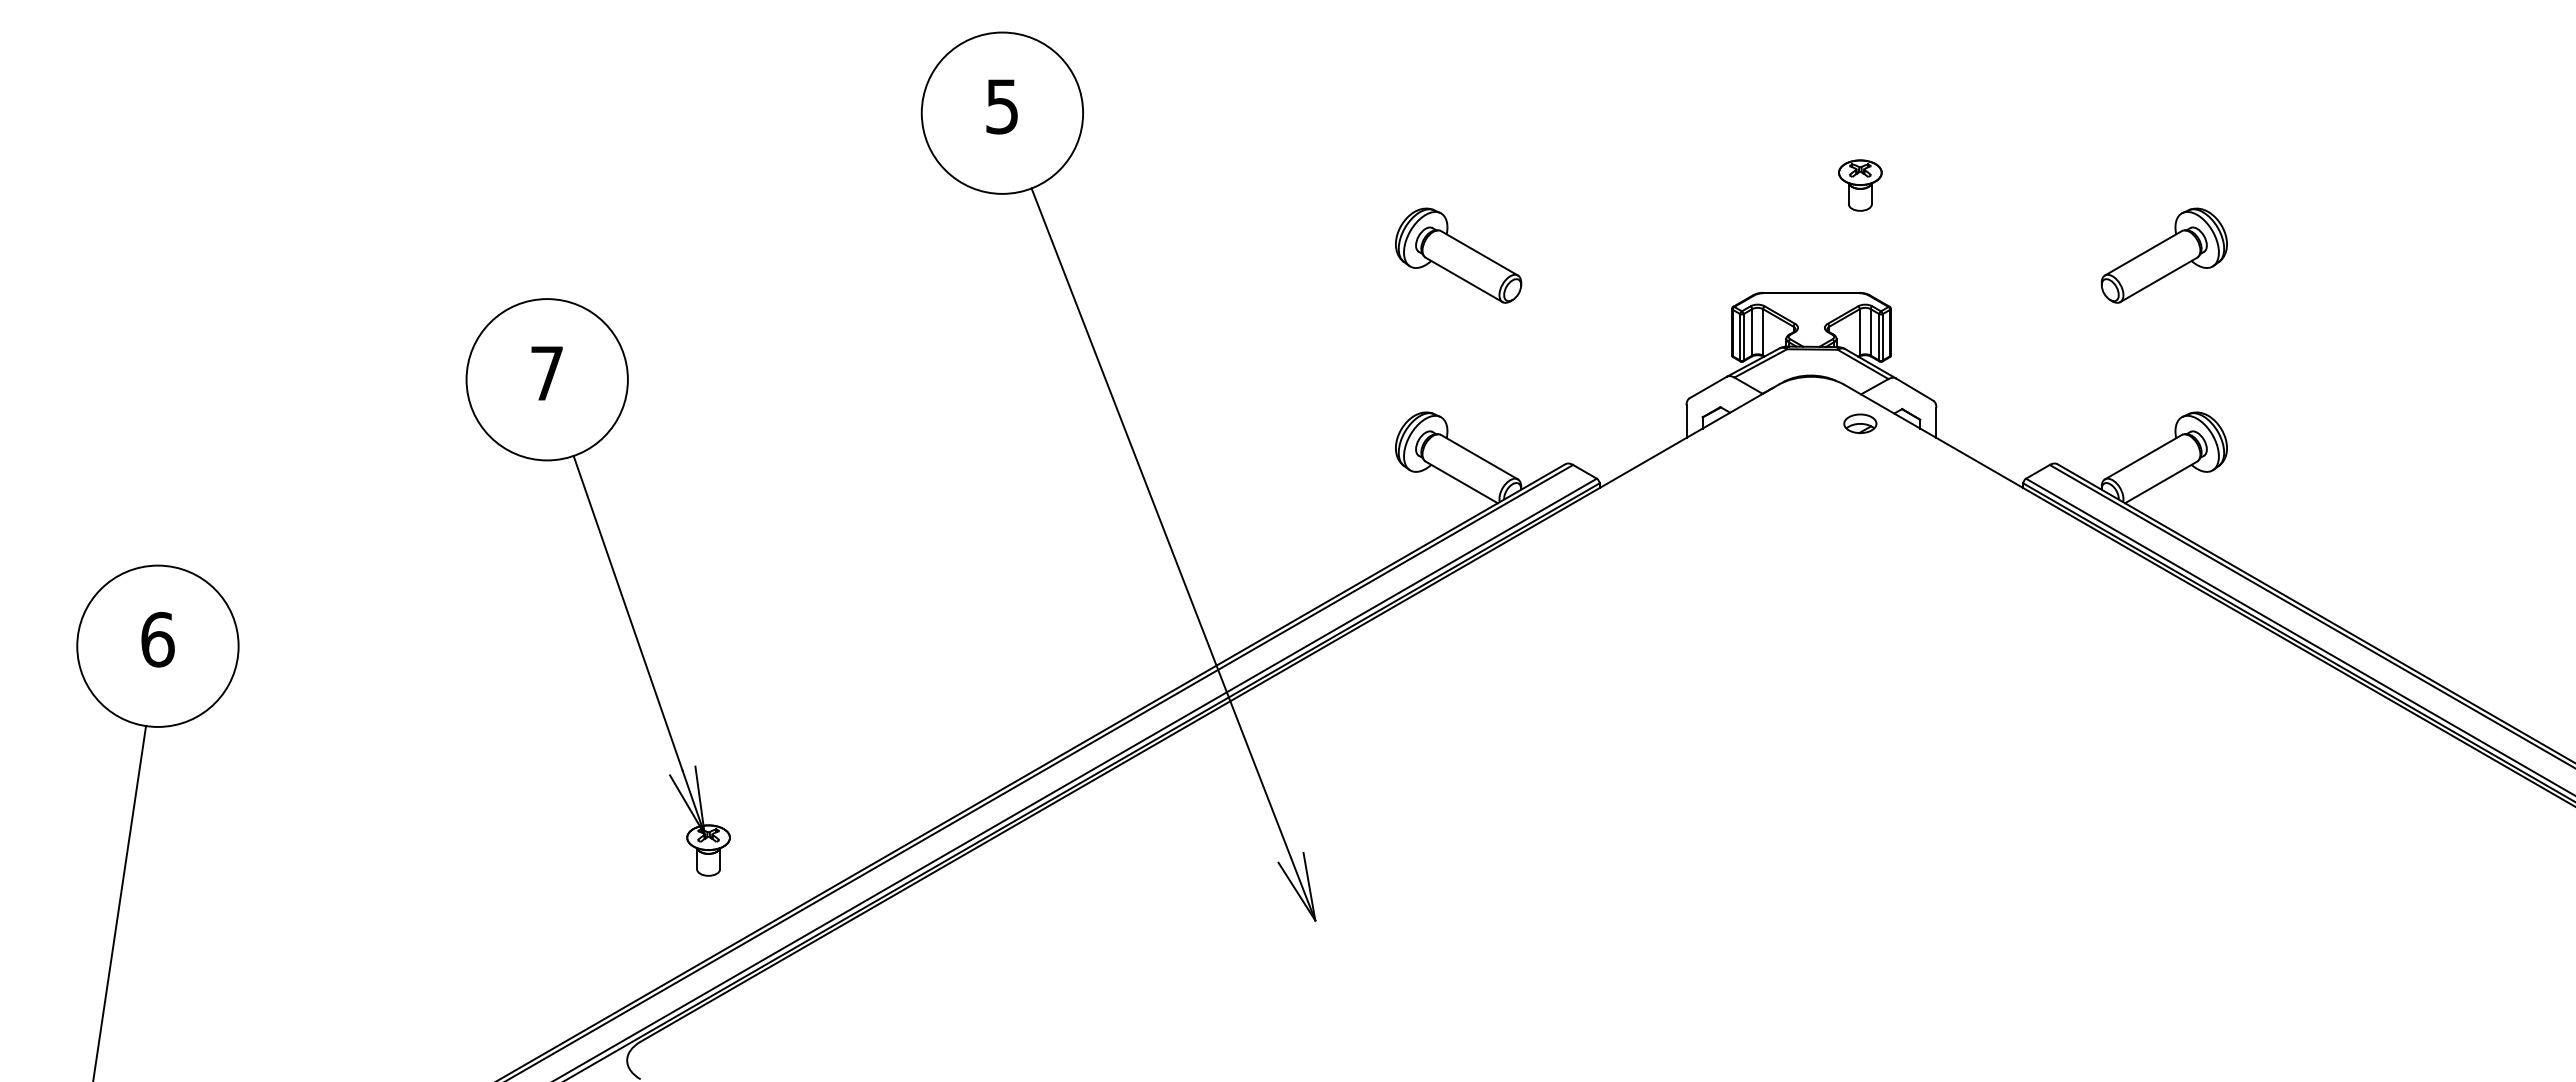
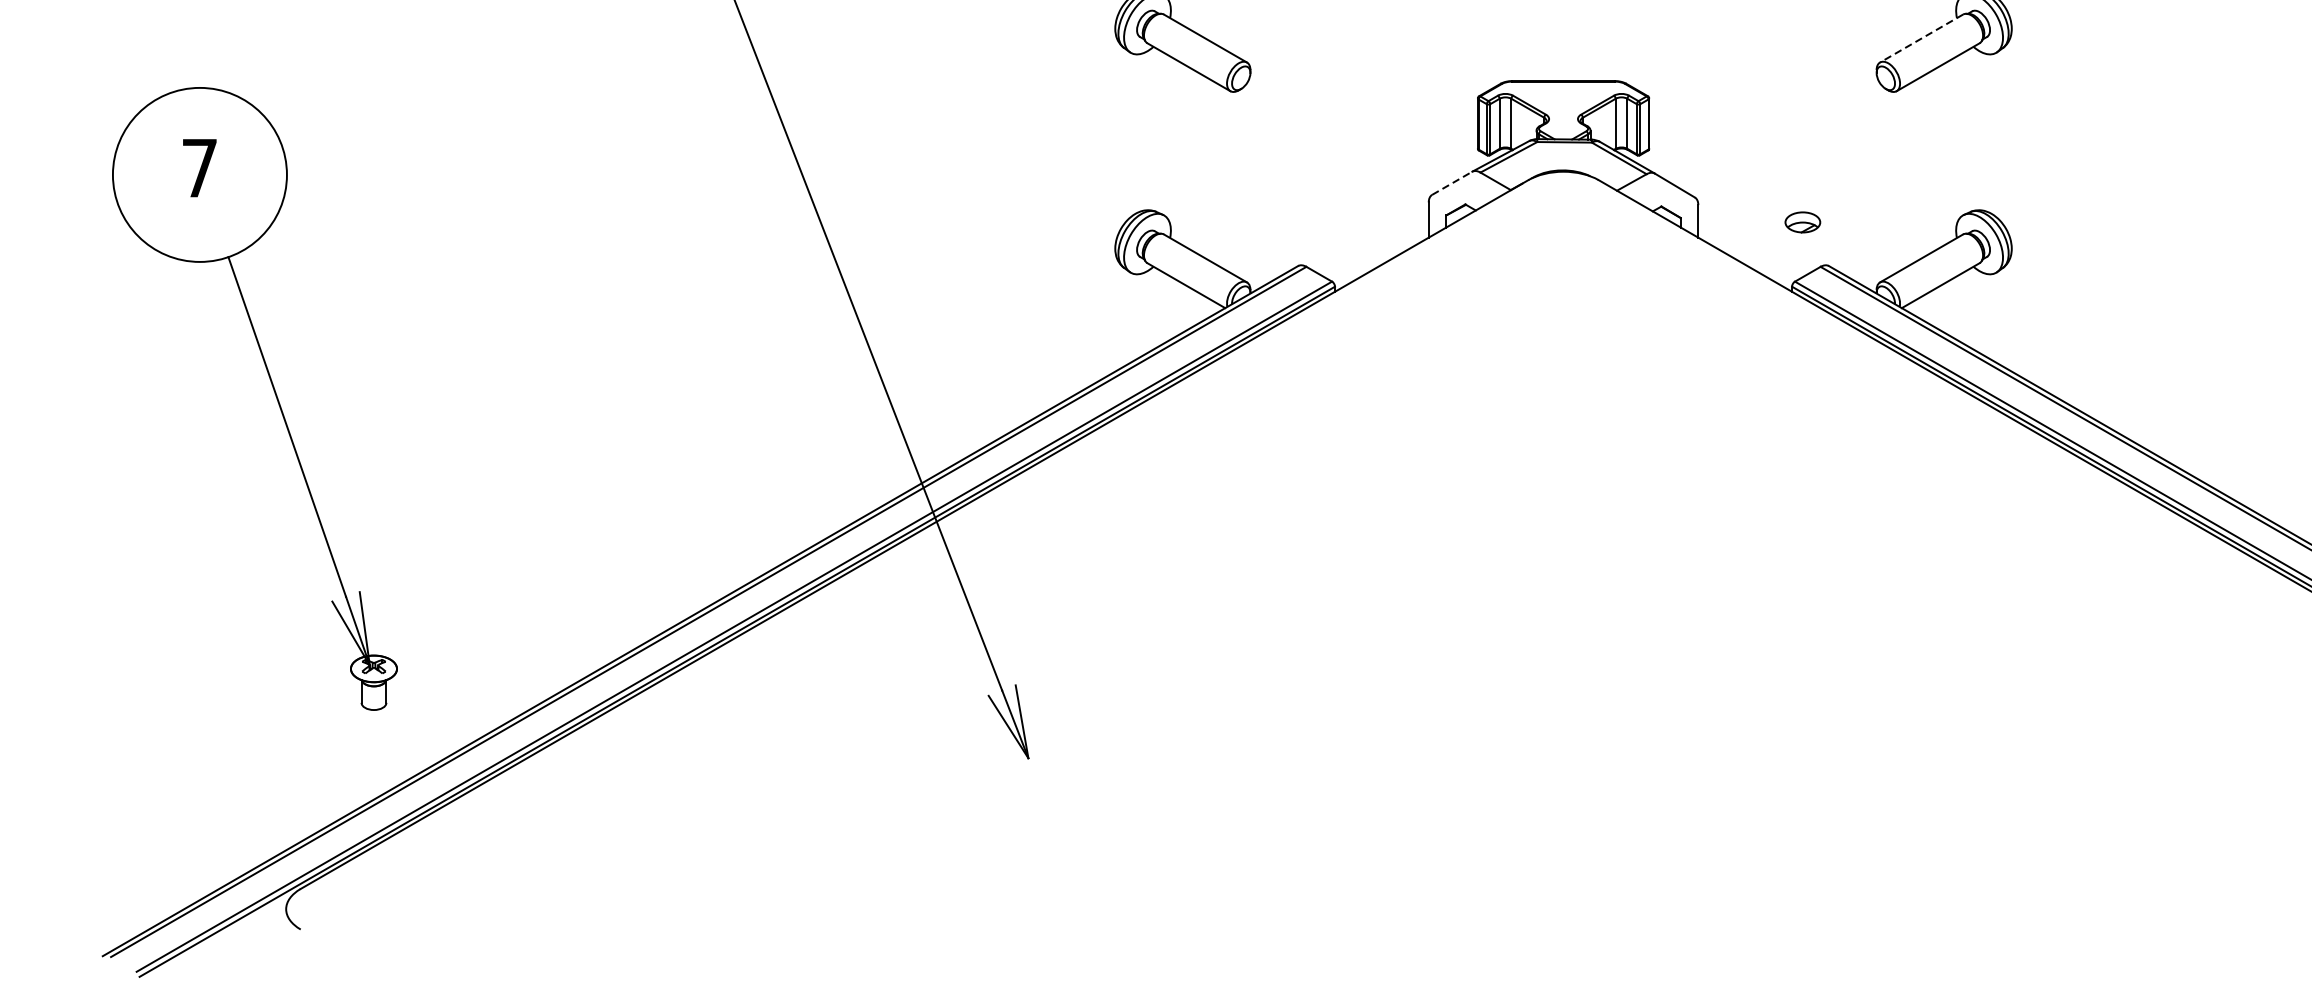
line: (2142, 253) -> (1920, 38), solid -> dashed
line: (1708, 387) -> (1452, 183), solid -> dashed
part: (1860, 423) -> (1803, 222), moved

